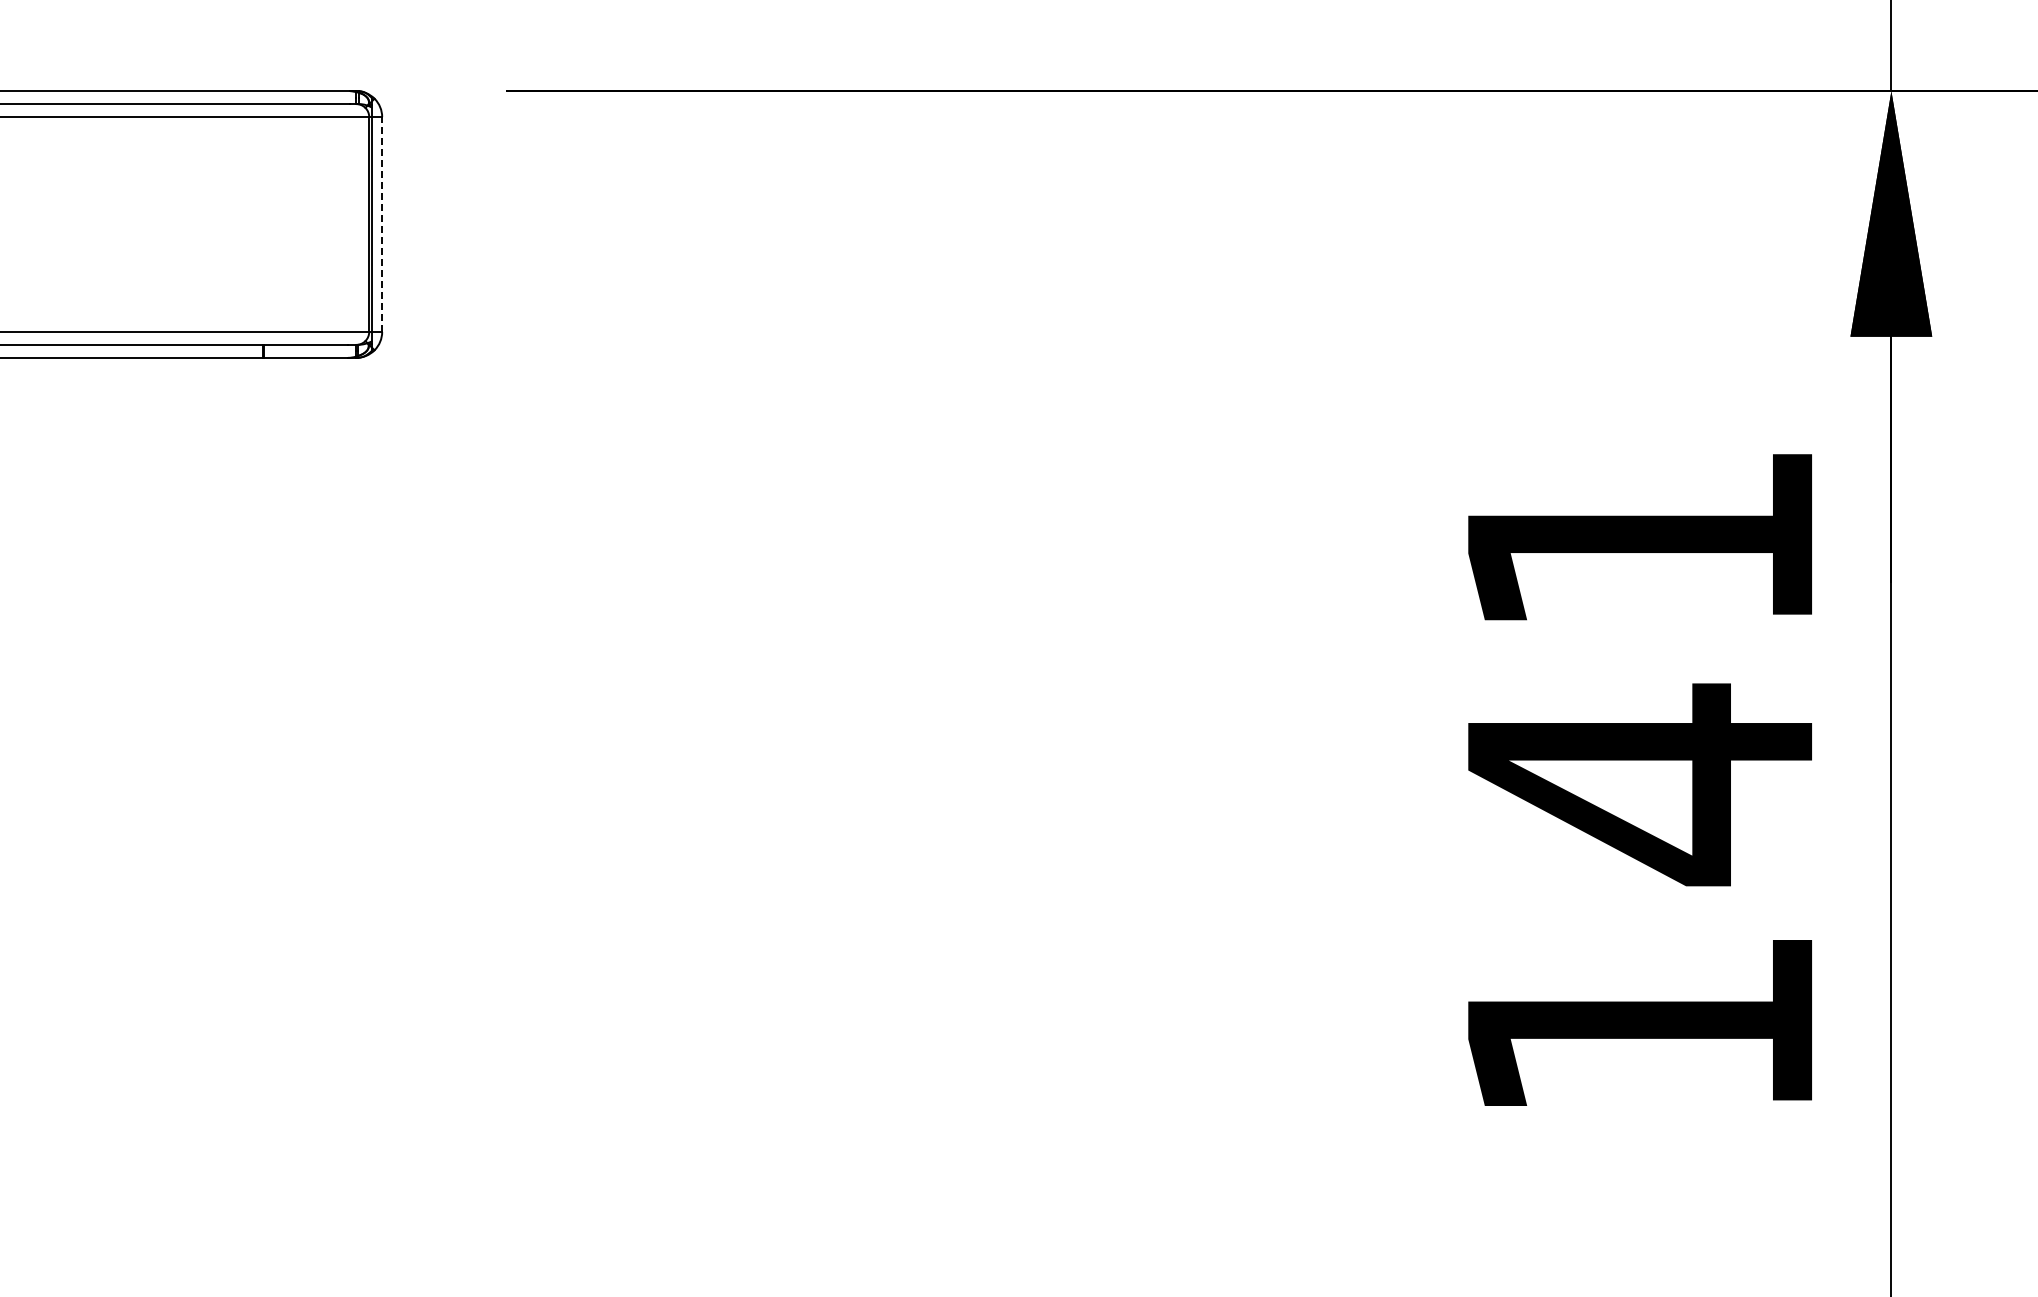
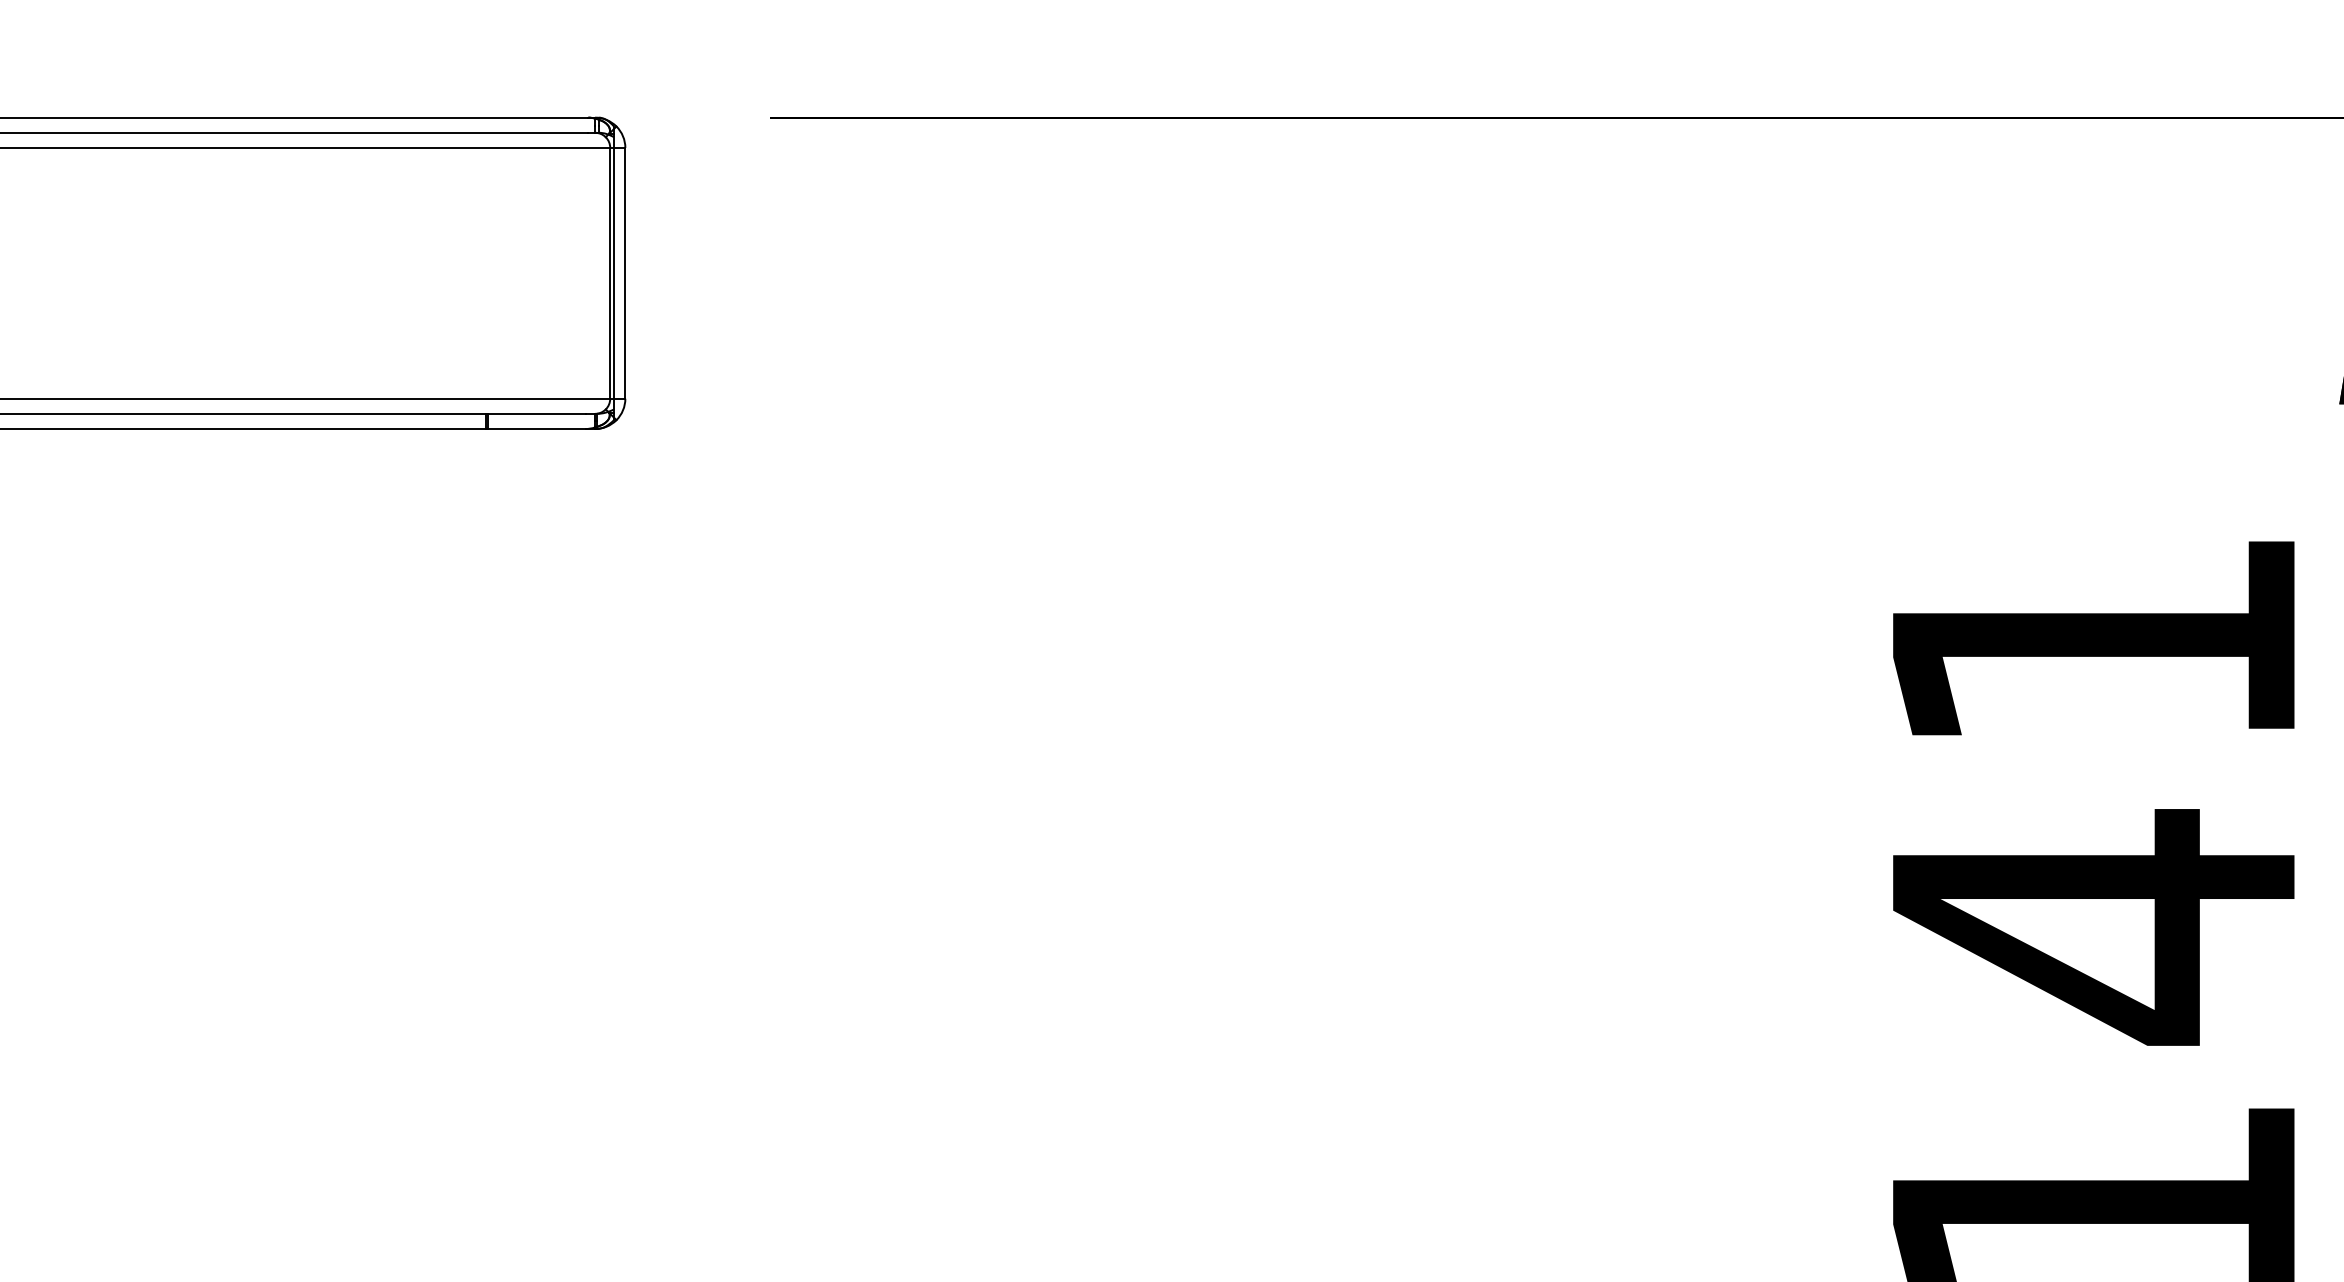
line: (382, 224) -> (625, 273), dashed -> solid

